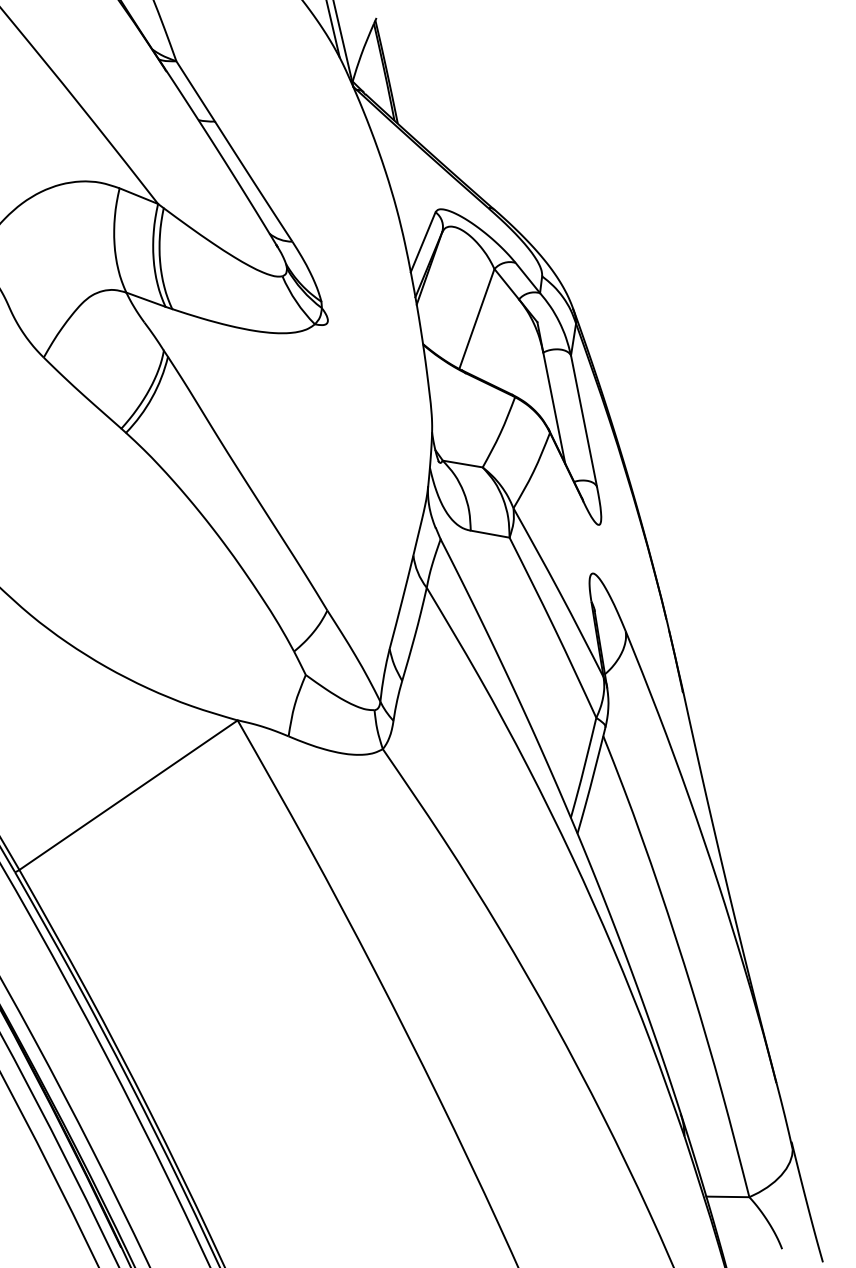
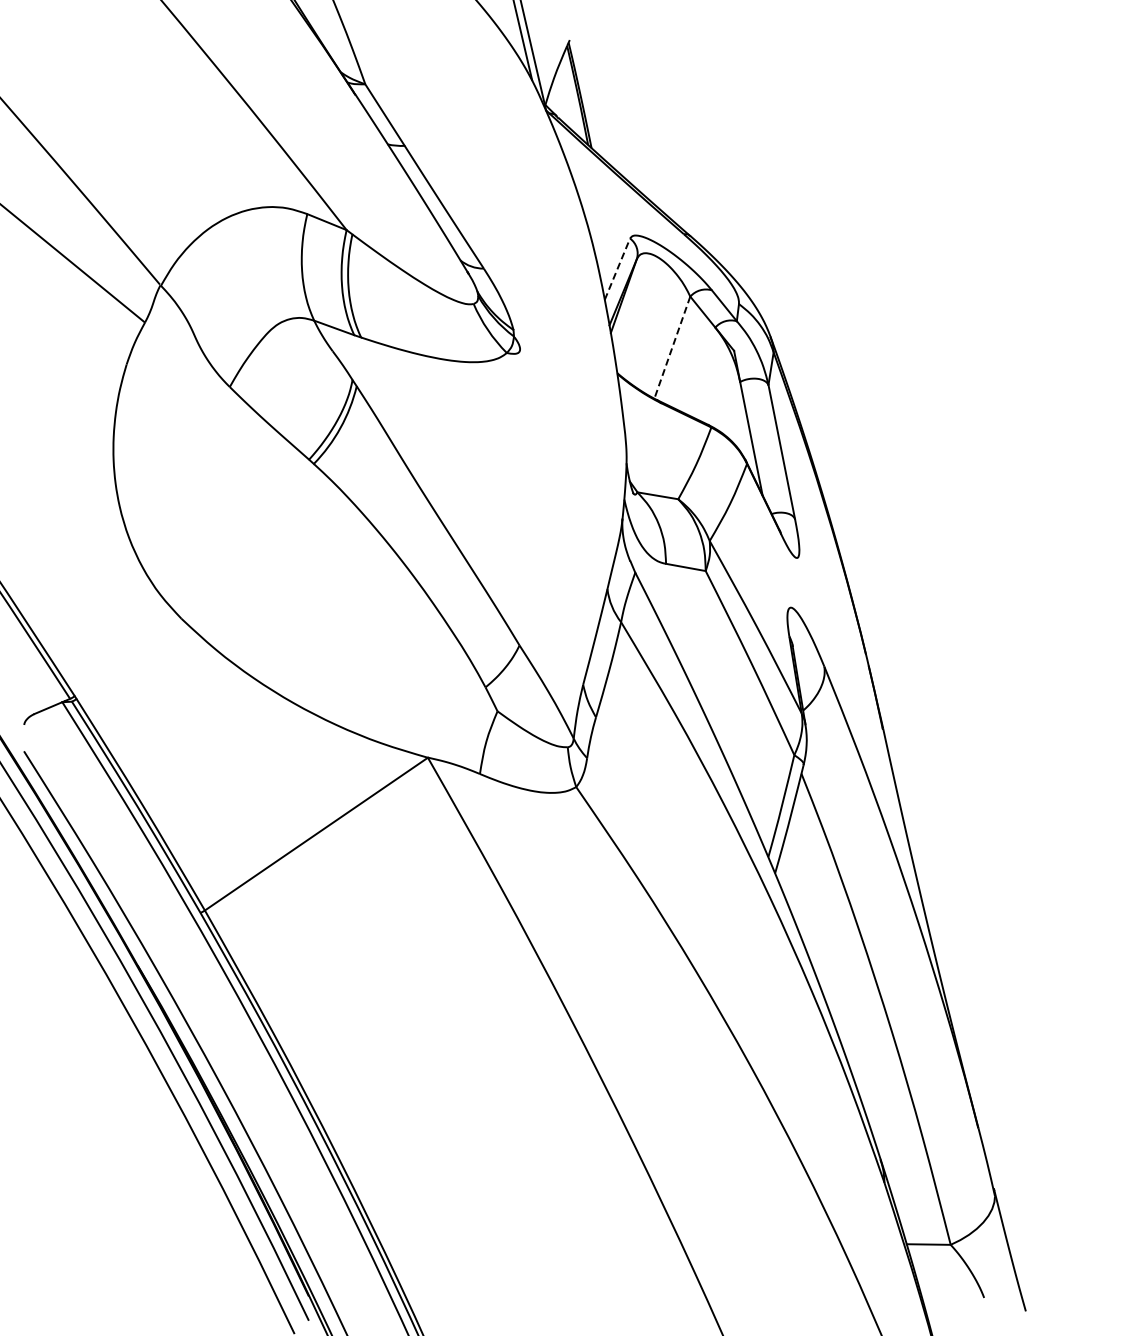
line: (423, 241) -> (617, 268), solid -> dashed
line: (477, 319) -> (672, 348), solid -> dashed

